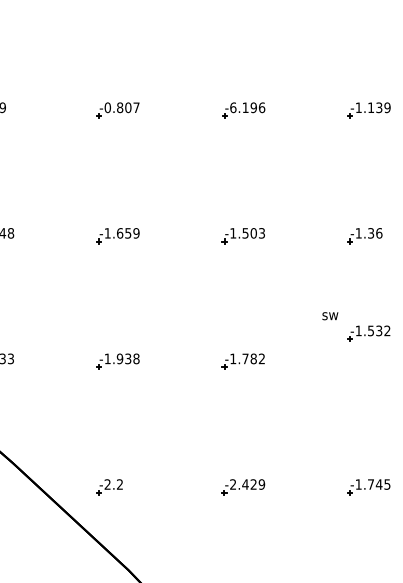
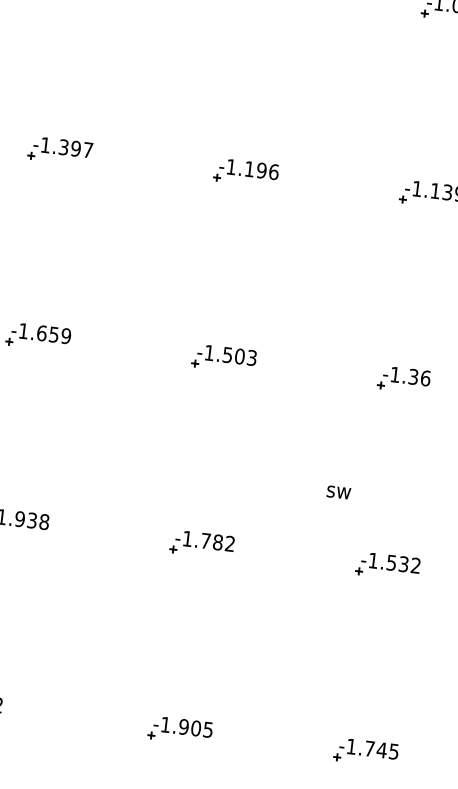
text: (117, 107) -> (60, 146), -0.807 -> -1.397
text: (233, 107) -> (231, 166), -6.196 -> -1.196
part: (368, 333) -> (387, 566), moved
text: (247, 484) -> (186, 727), -2.429 -> -1.905

